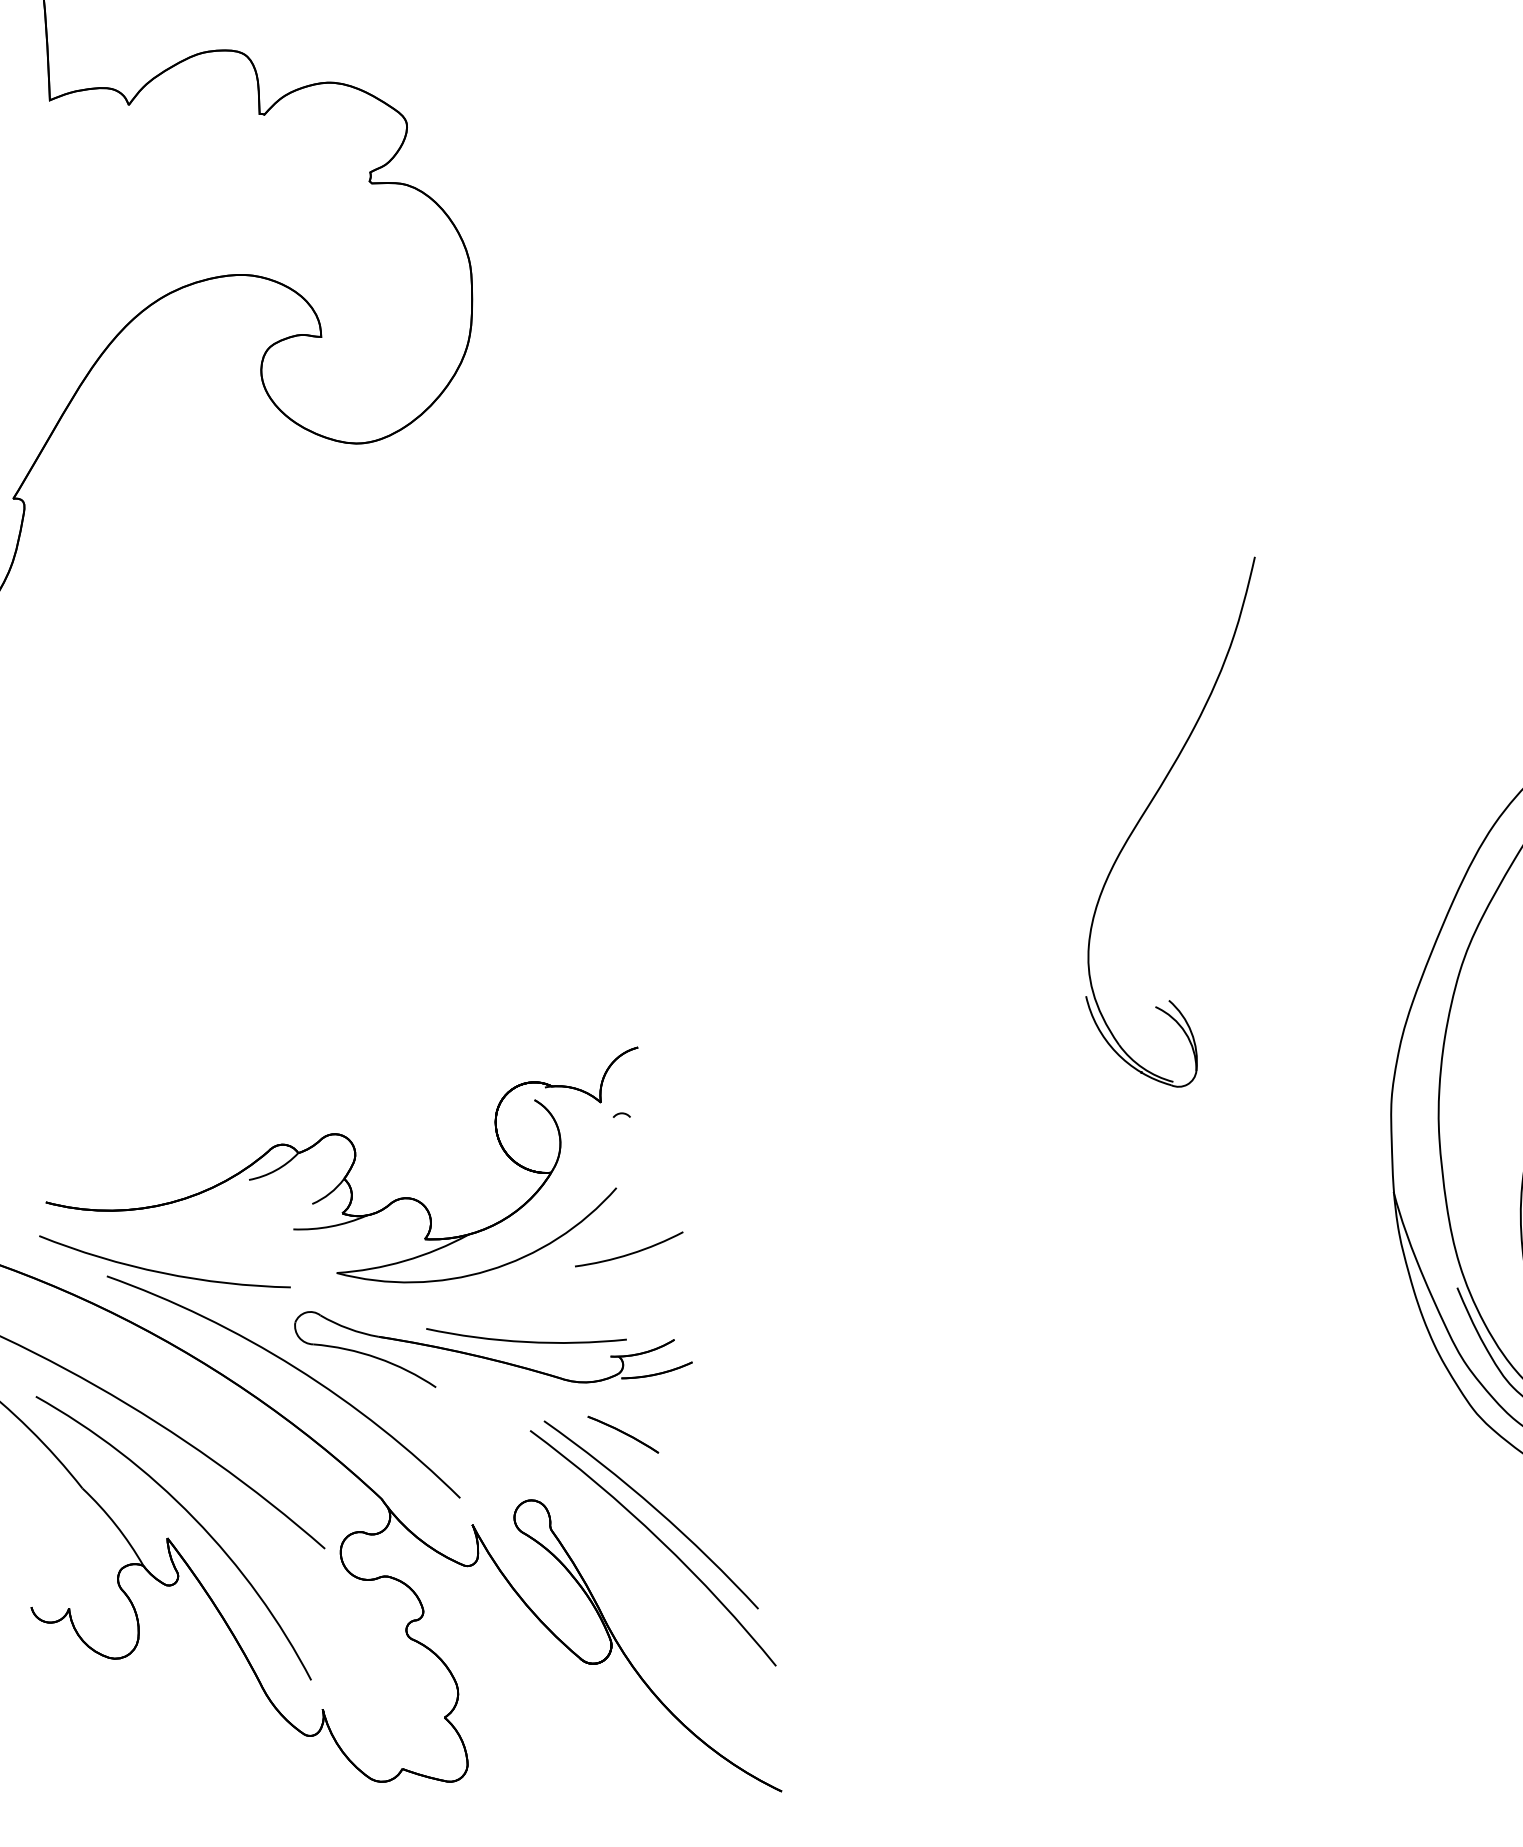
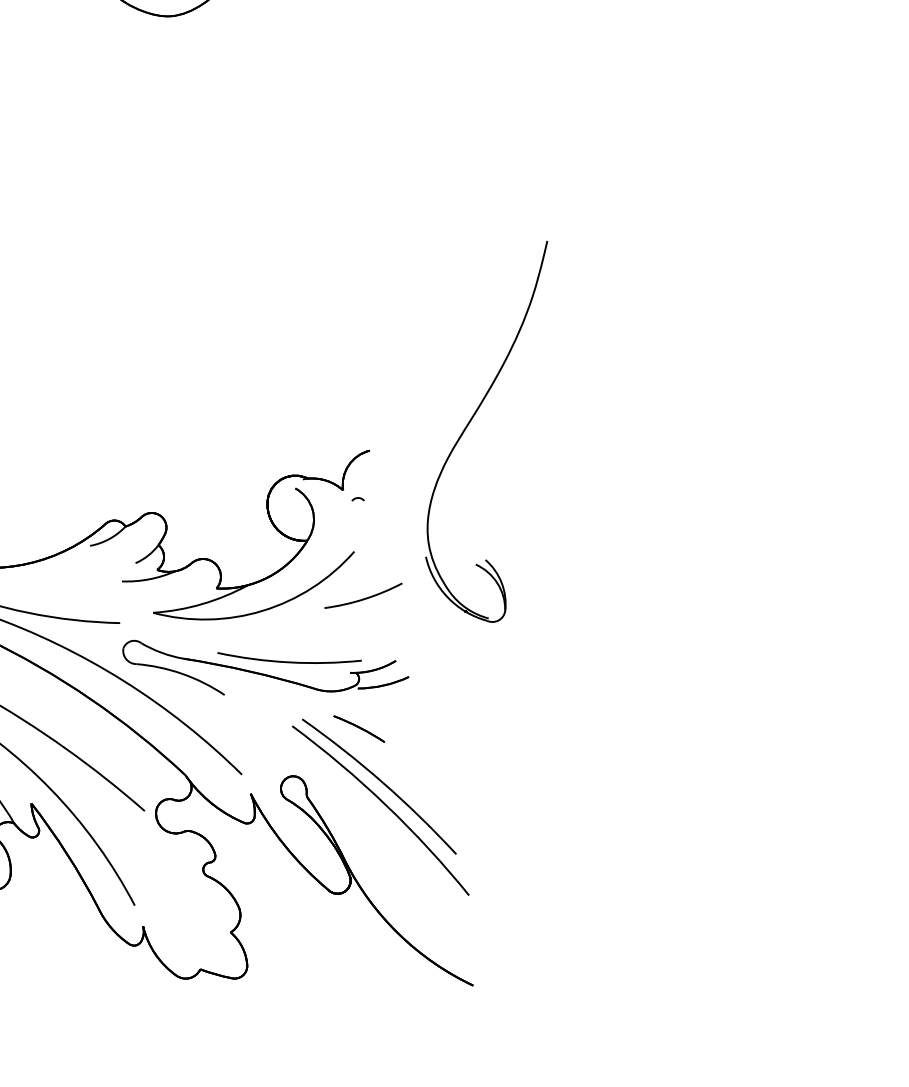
part: (1149, 806) -> (471, 420), moved

